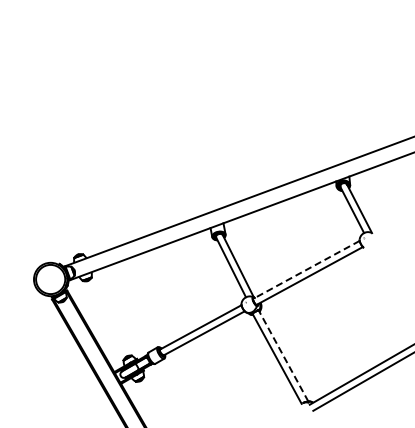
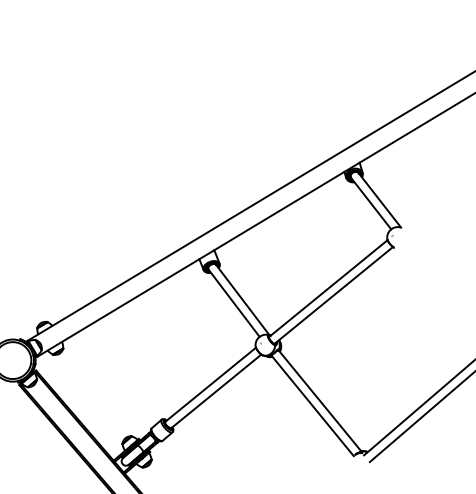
line: (306, 269) -> (328, 288), dashed -> solid
line: (283, 356) -> (320, 401), dashed -> solid

